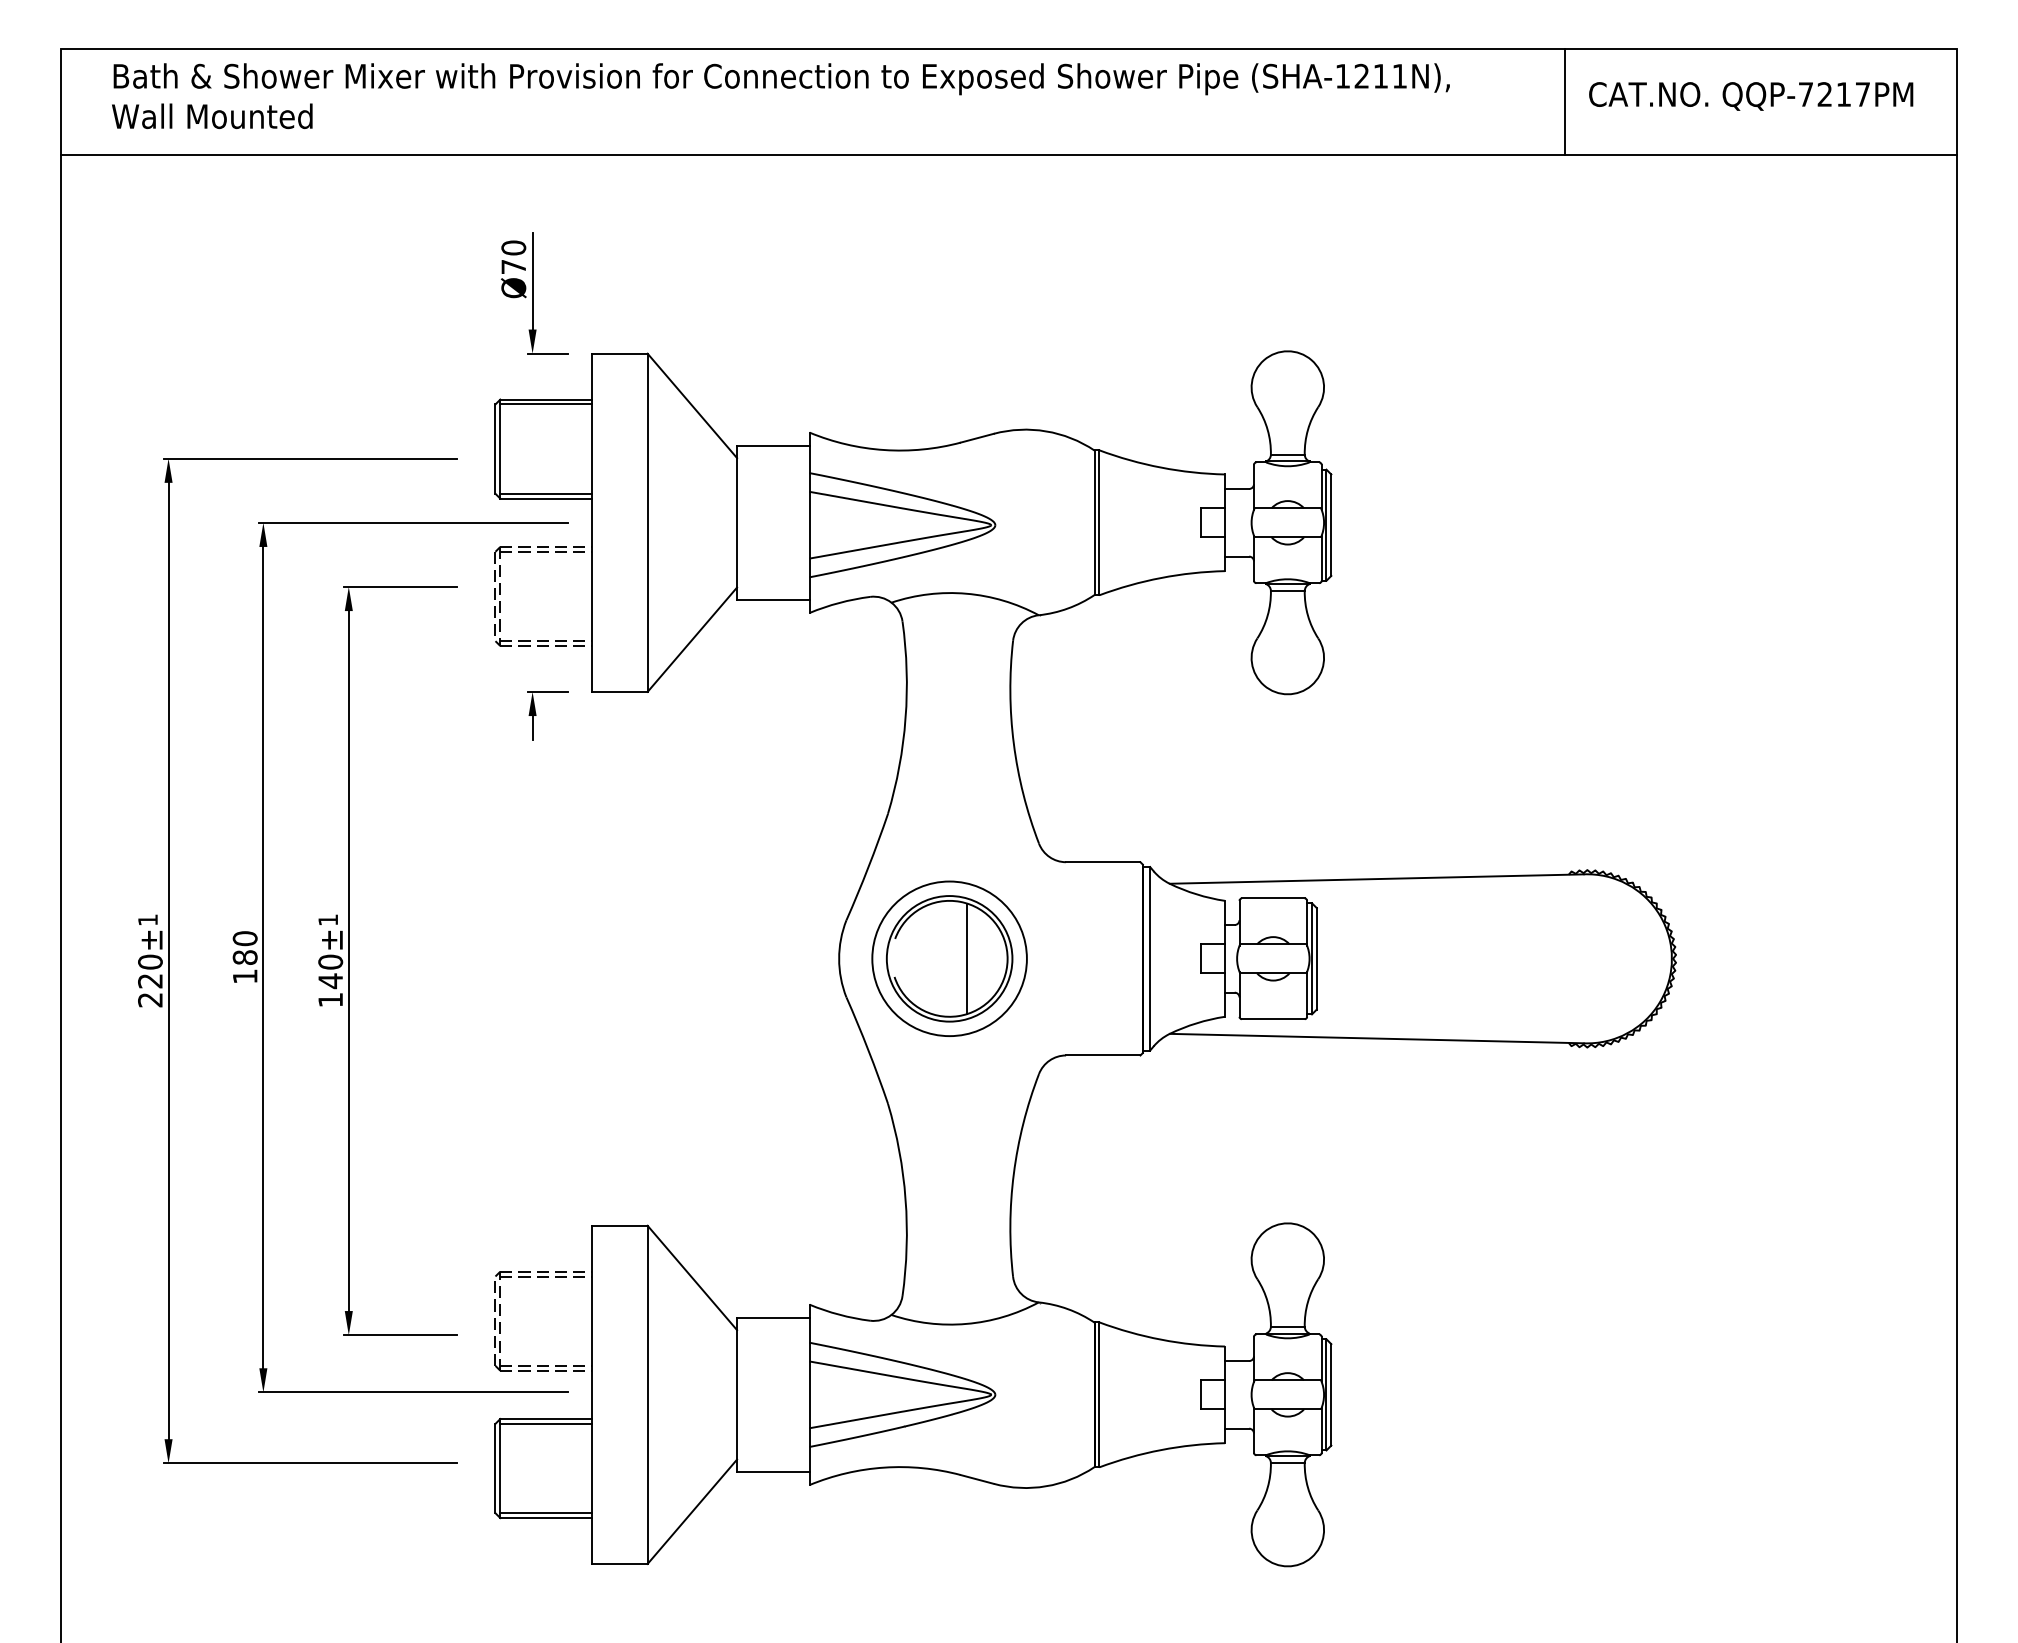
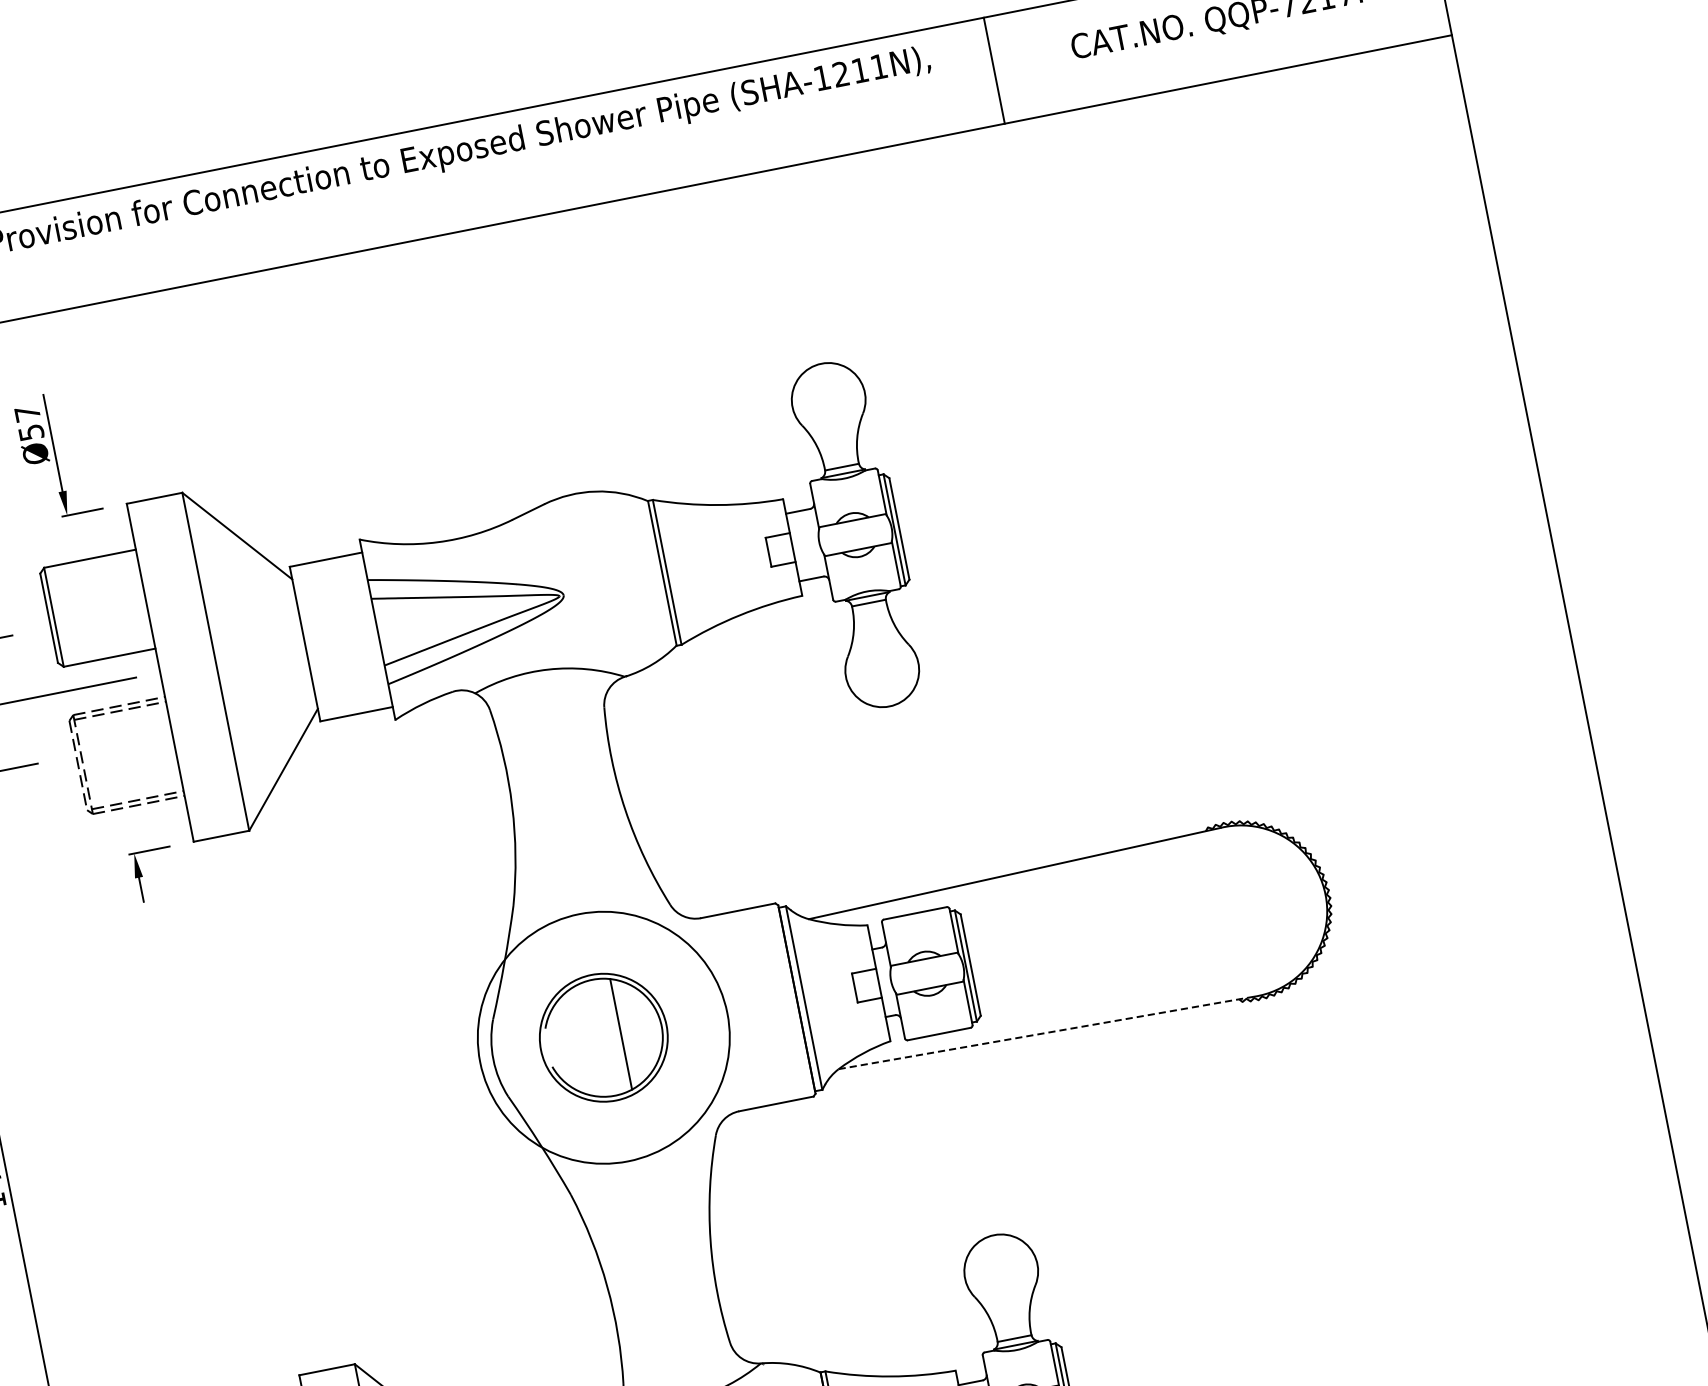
line: (1565, 102) -> (994, 71), moved
text: (513, 257) -> (29, 423), Ø70 -> Ø57
line: (546, 404) -> (91, 563), removed
line: (546, 493) -> (108, 652), removed
circle: (949, 958) -> (603, 1037), size x1.6
line: (1376, 1038) -> (1046, 1032), solid -> dashed

